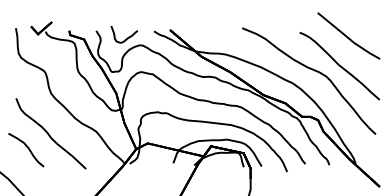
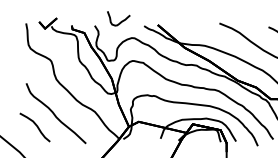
curve: (127, 37) -> (121, 21), moved

